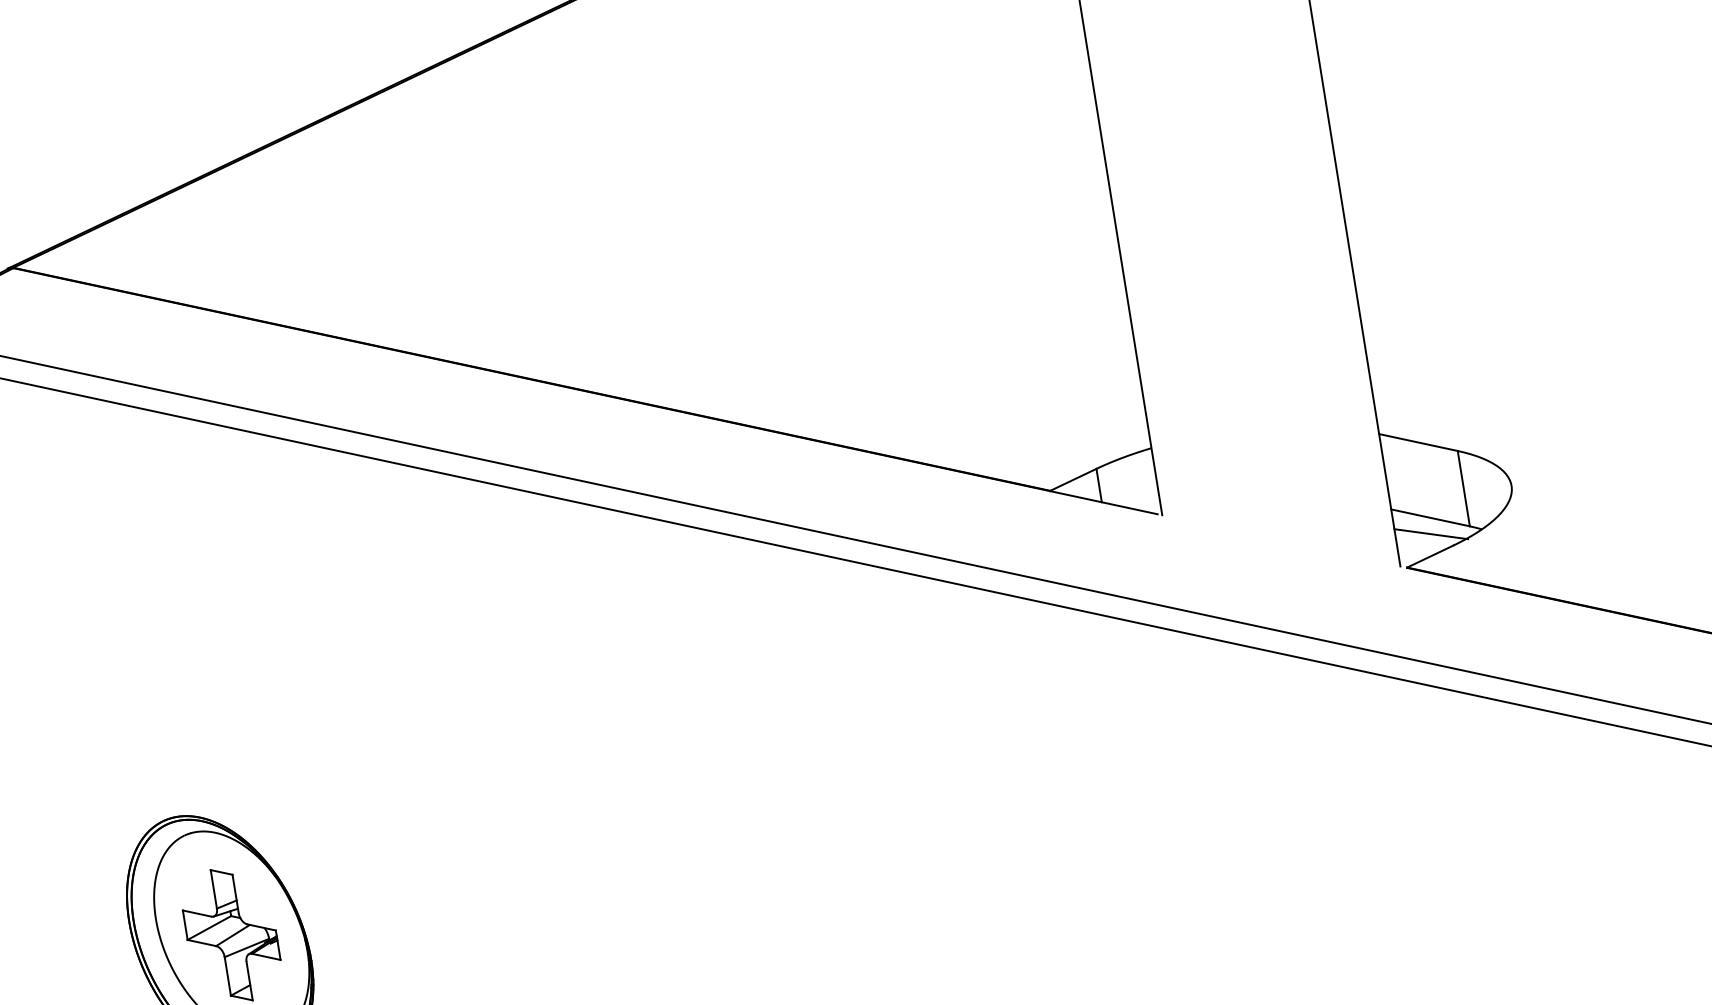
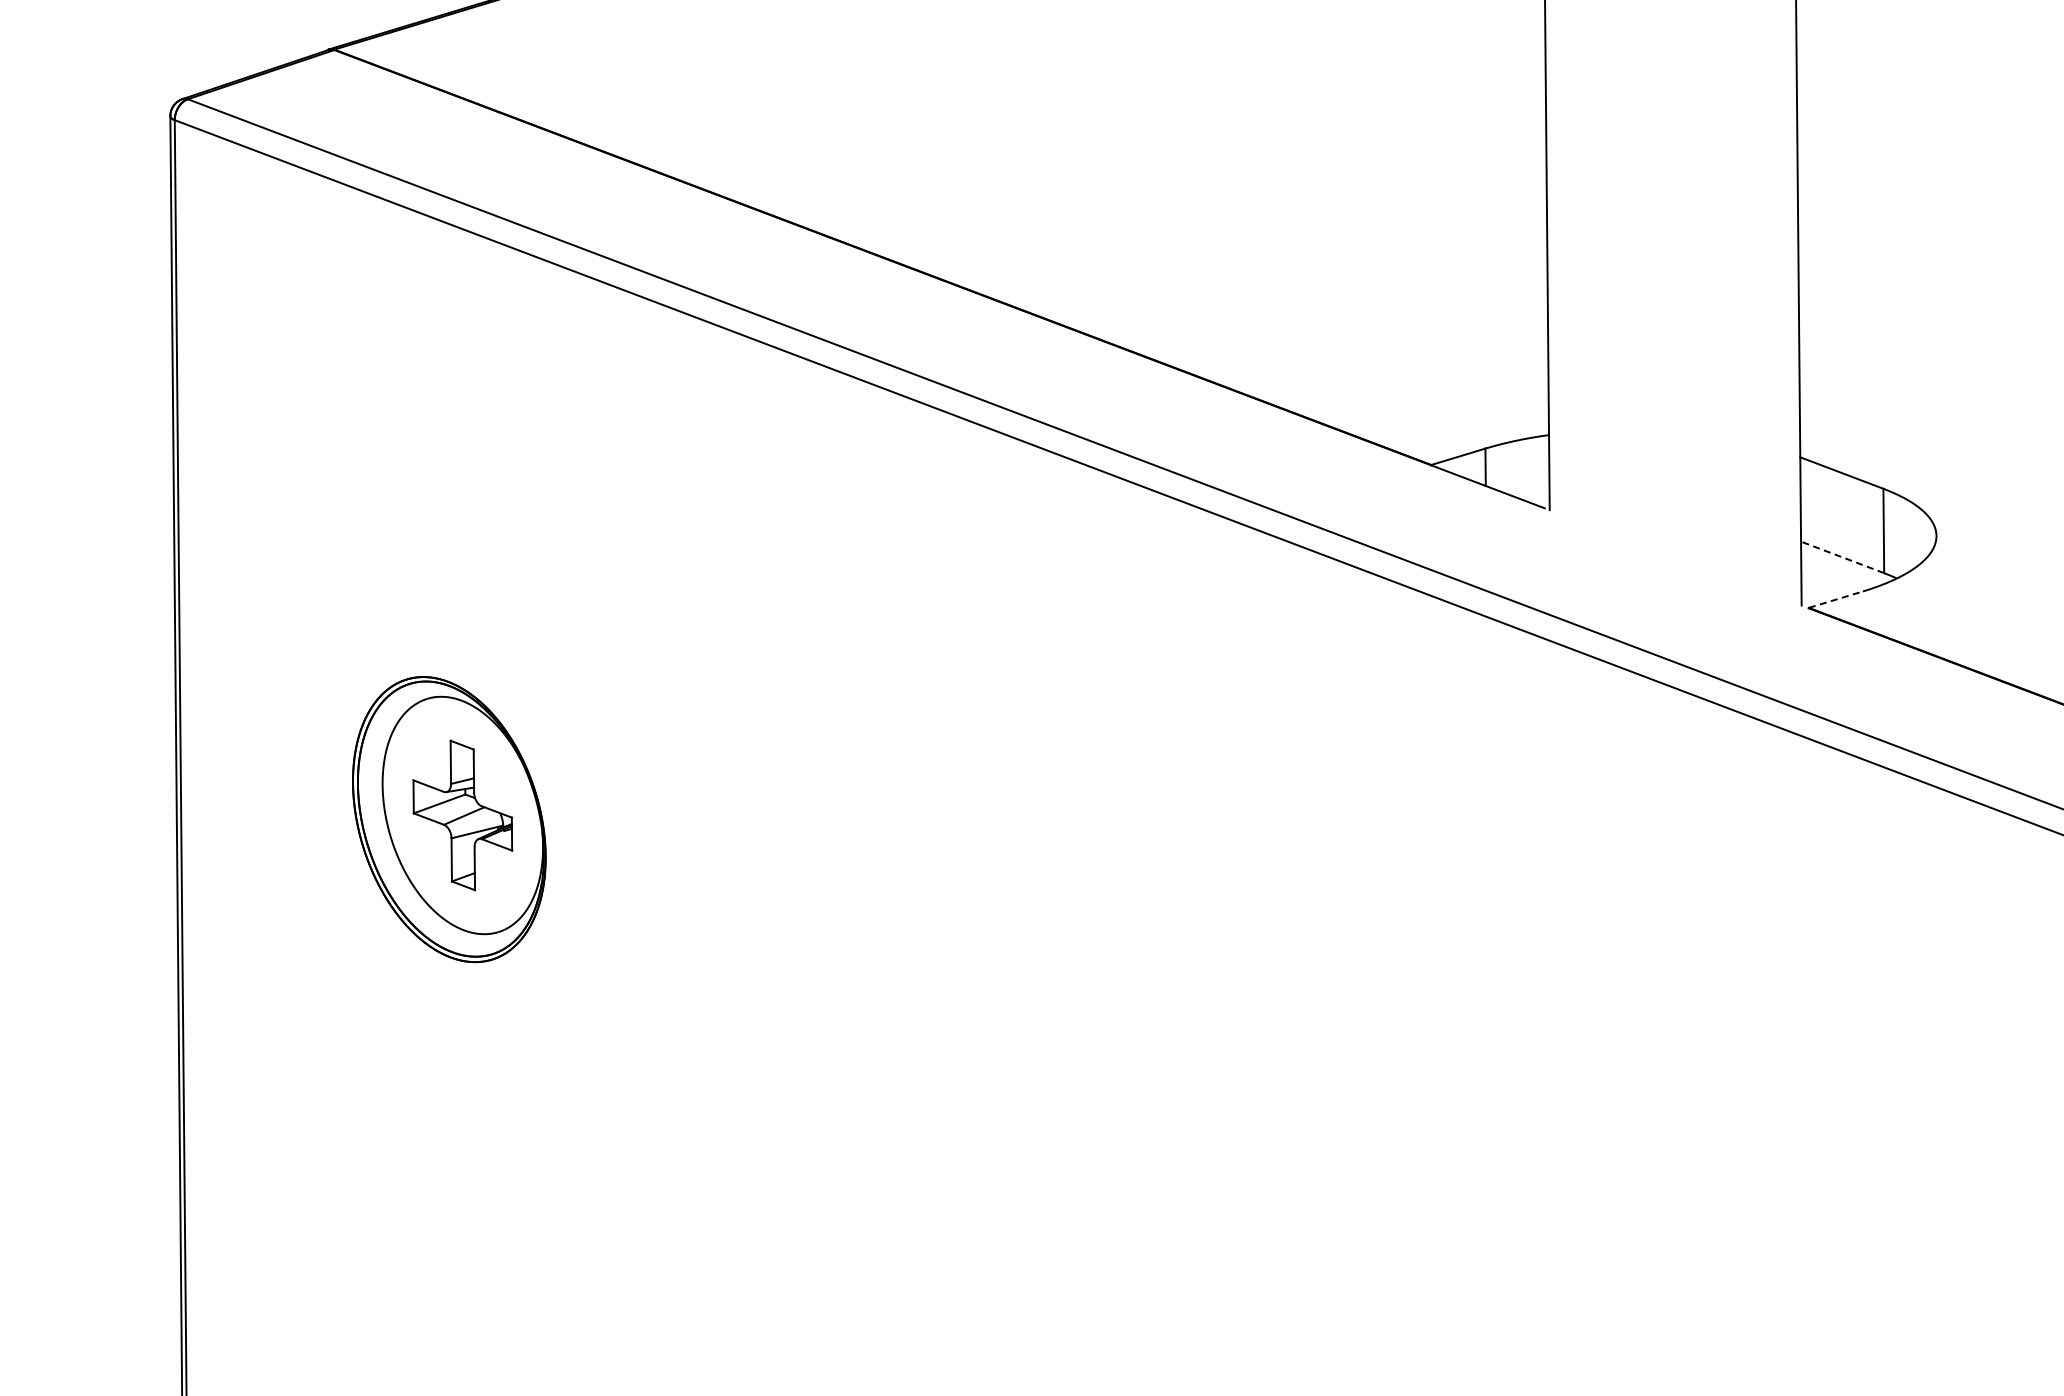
line: (1430, 517) -> (1842, 557), solid -> dashed
line: (1430, 533) -> (1840, 574), removed
line: (1430, 556) -> (1836, 599), solid -> dashed

